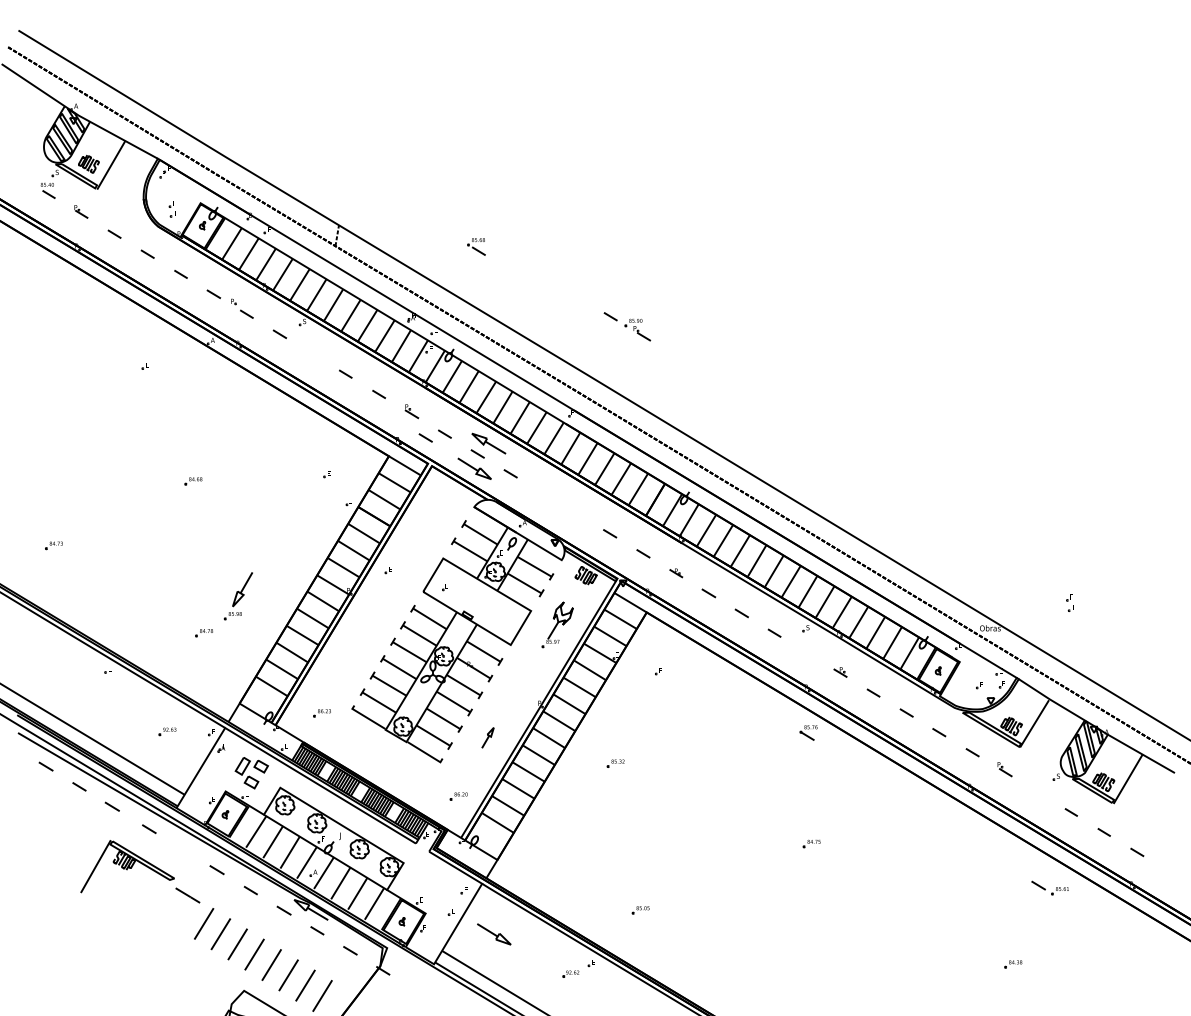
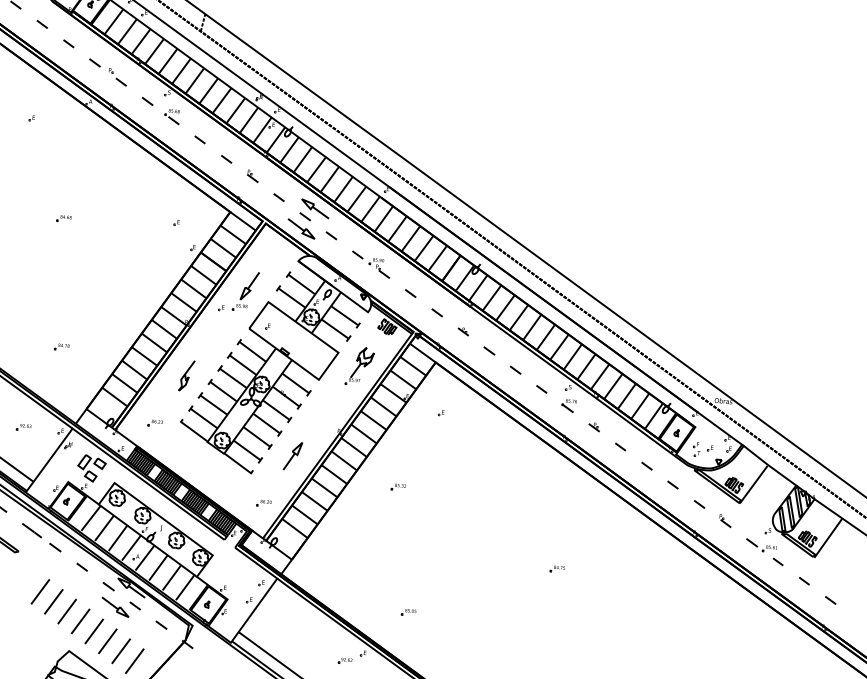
part: (476, 246) -> (172, 116), moved
part: (627, 326) -> (371, 264), moved
line: (425, 437) -> (262, 199), removed
part: (237, 596) -> (245, 291), moved
part: (1069, 602) -> (695, 448), moved
curve: (353, 653) -> (186, 375), added
part: (808, 732) -> (569, 405), moved
part: (487, 737) -> (292, 455), size x1.67
part: (1049, 887) -> (761, 545), moved
line: (187, 895) -> (31, 530), moved
part: (494, 934) -> (115, 607), moved

